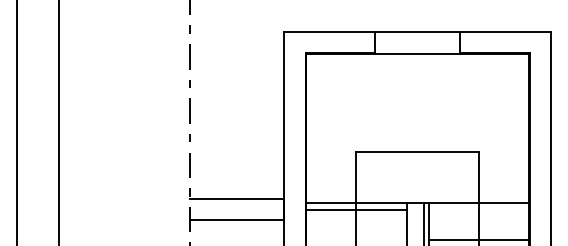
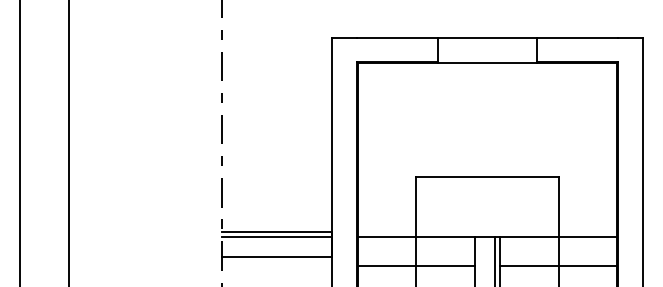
line: (236, 202) -> (276, 236), added
line: (356, 210) -> (415, 266), moved
line: (478, 240) -> (558, 266), moved

